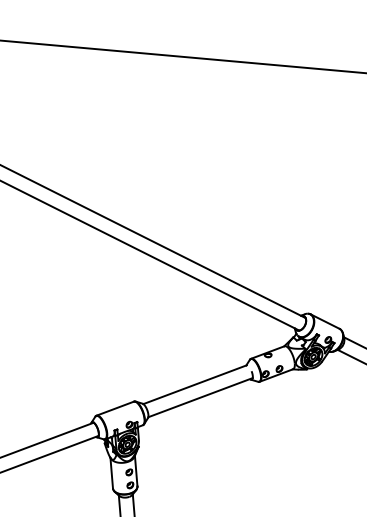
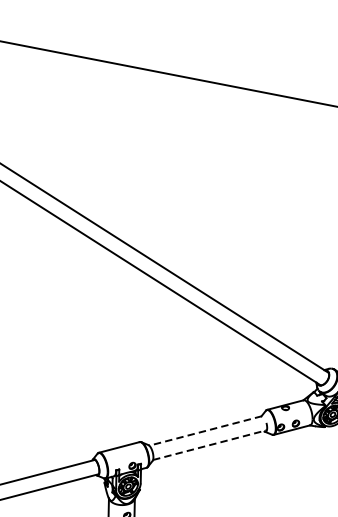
line: (194, 384) -> (205, 430), solid -> dashed
line: (200, 397) -> (209, 444), solid -> dashed

